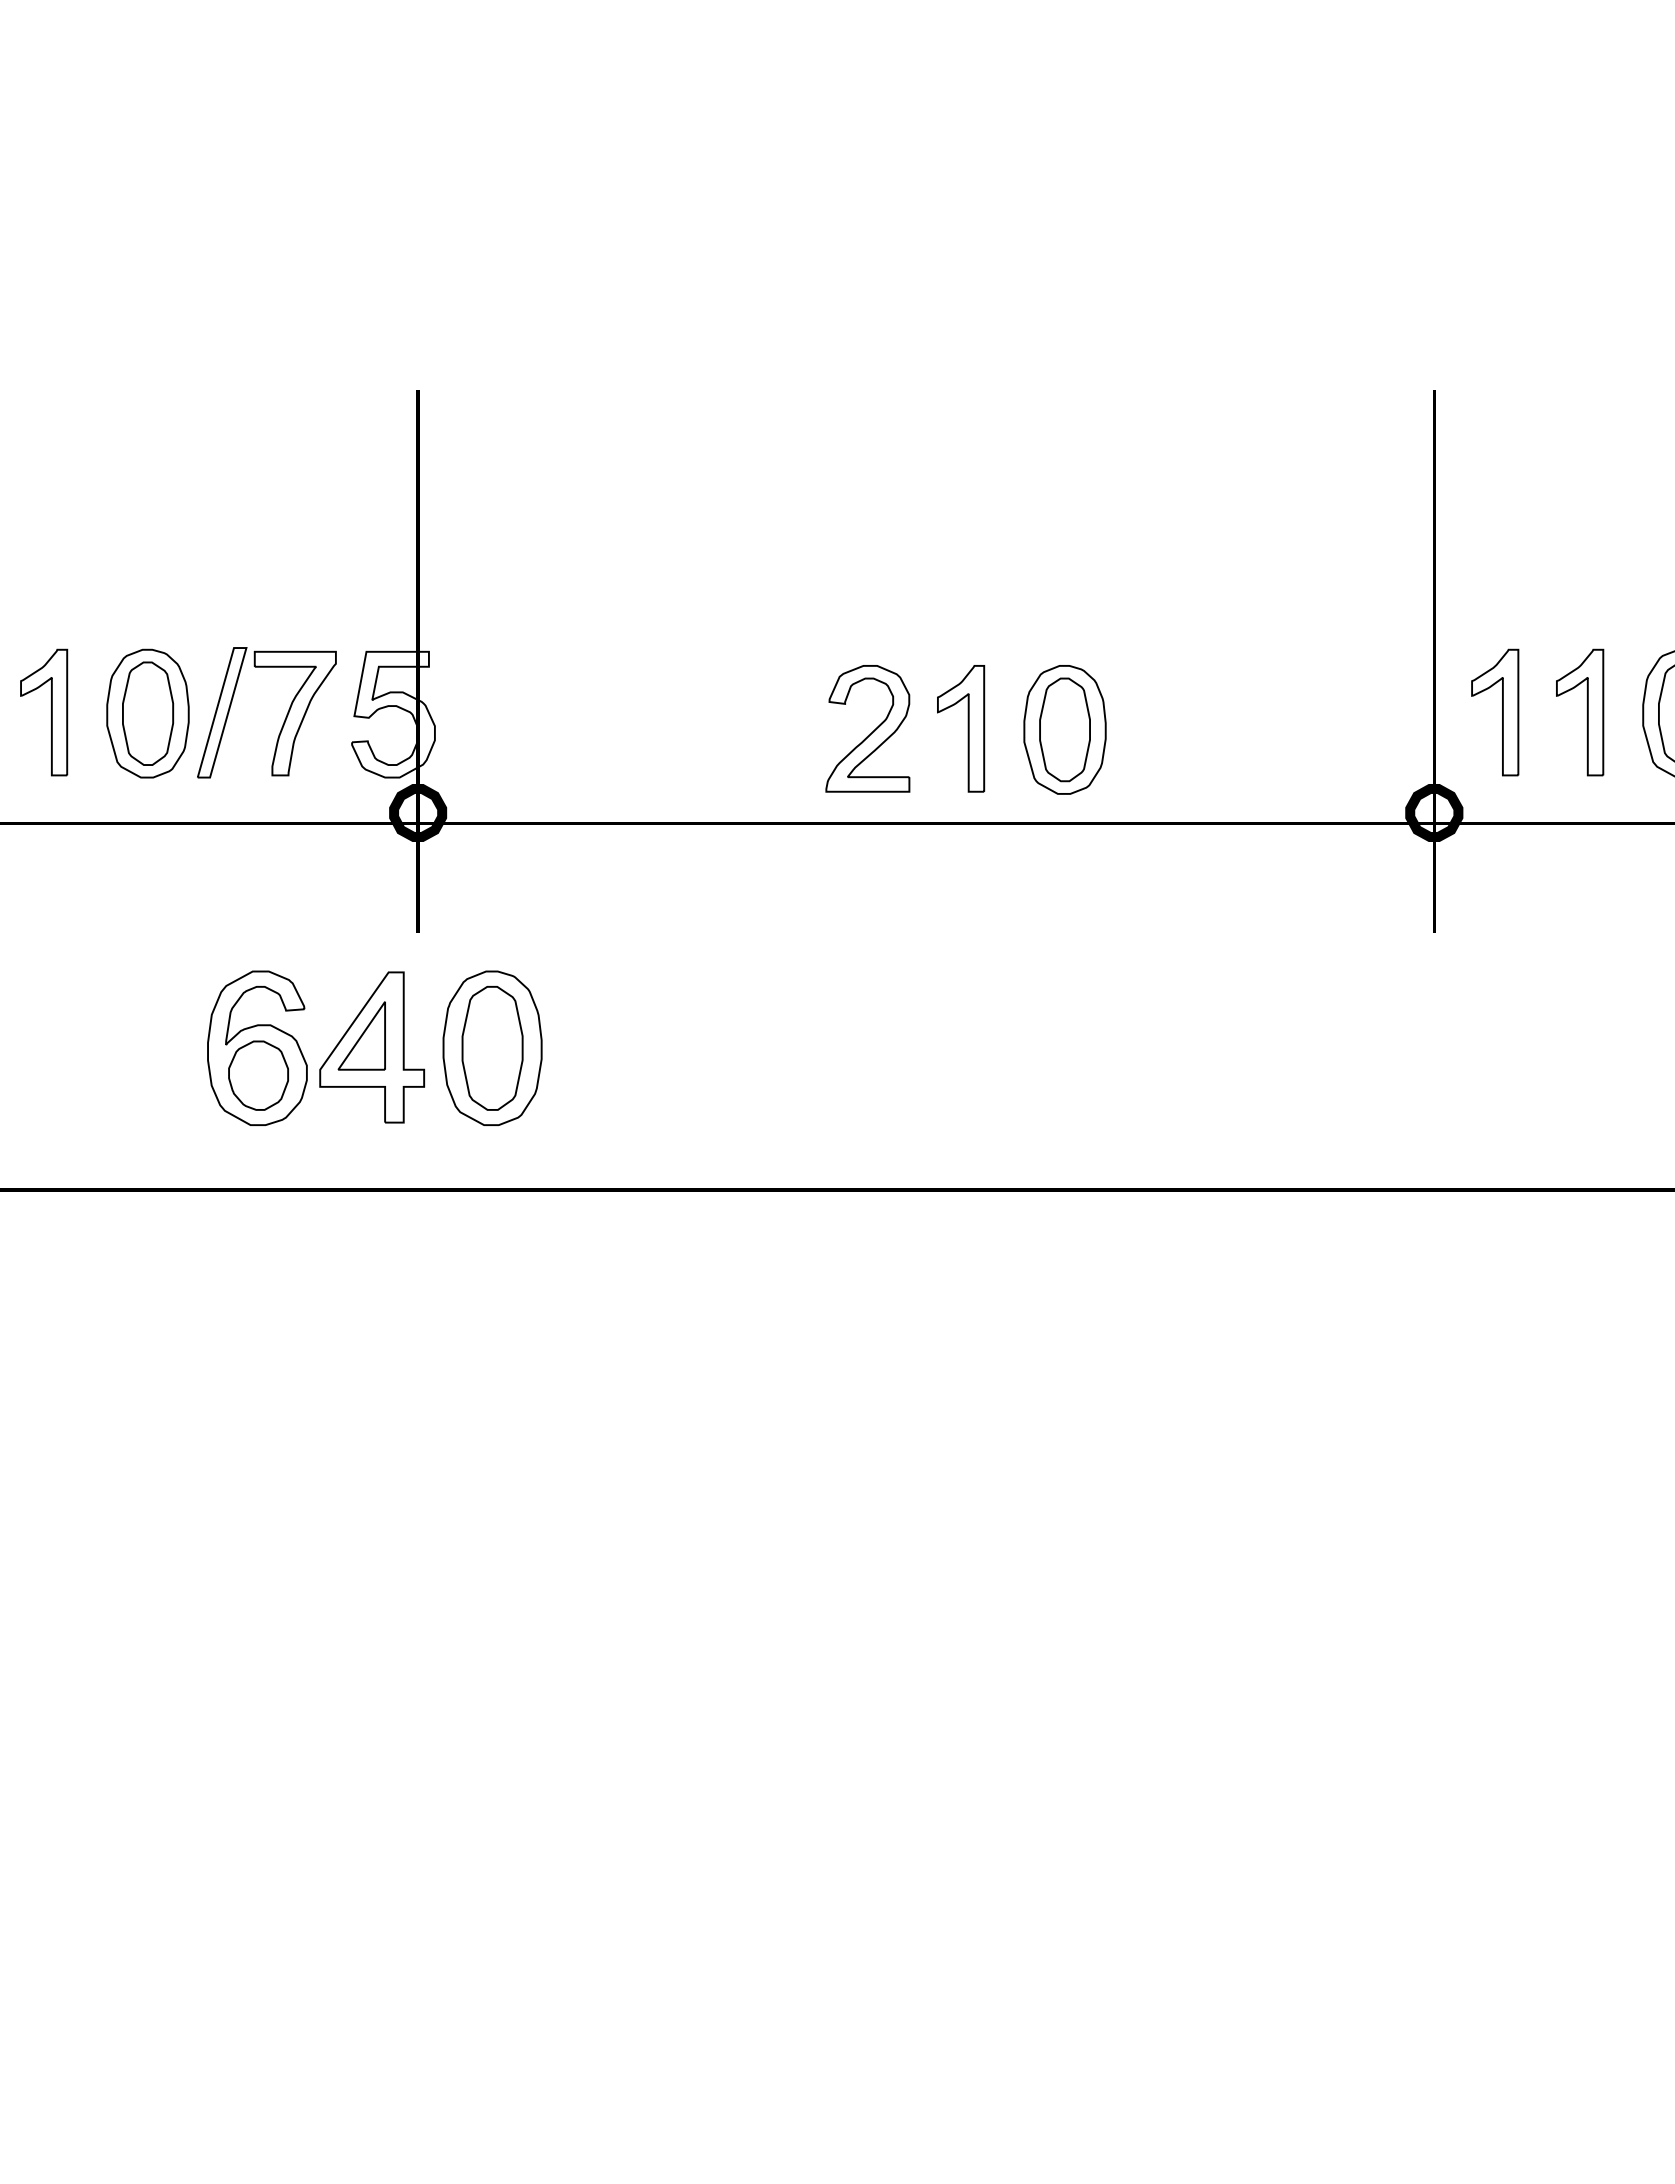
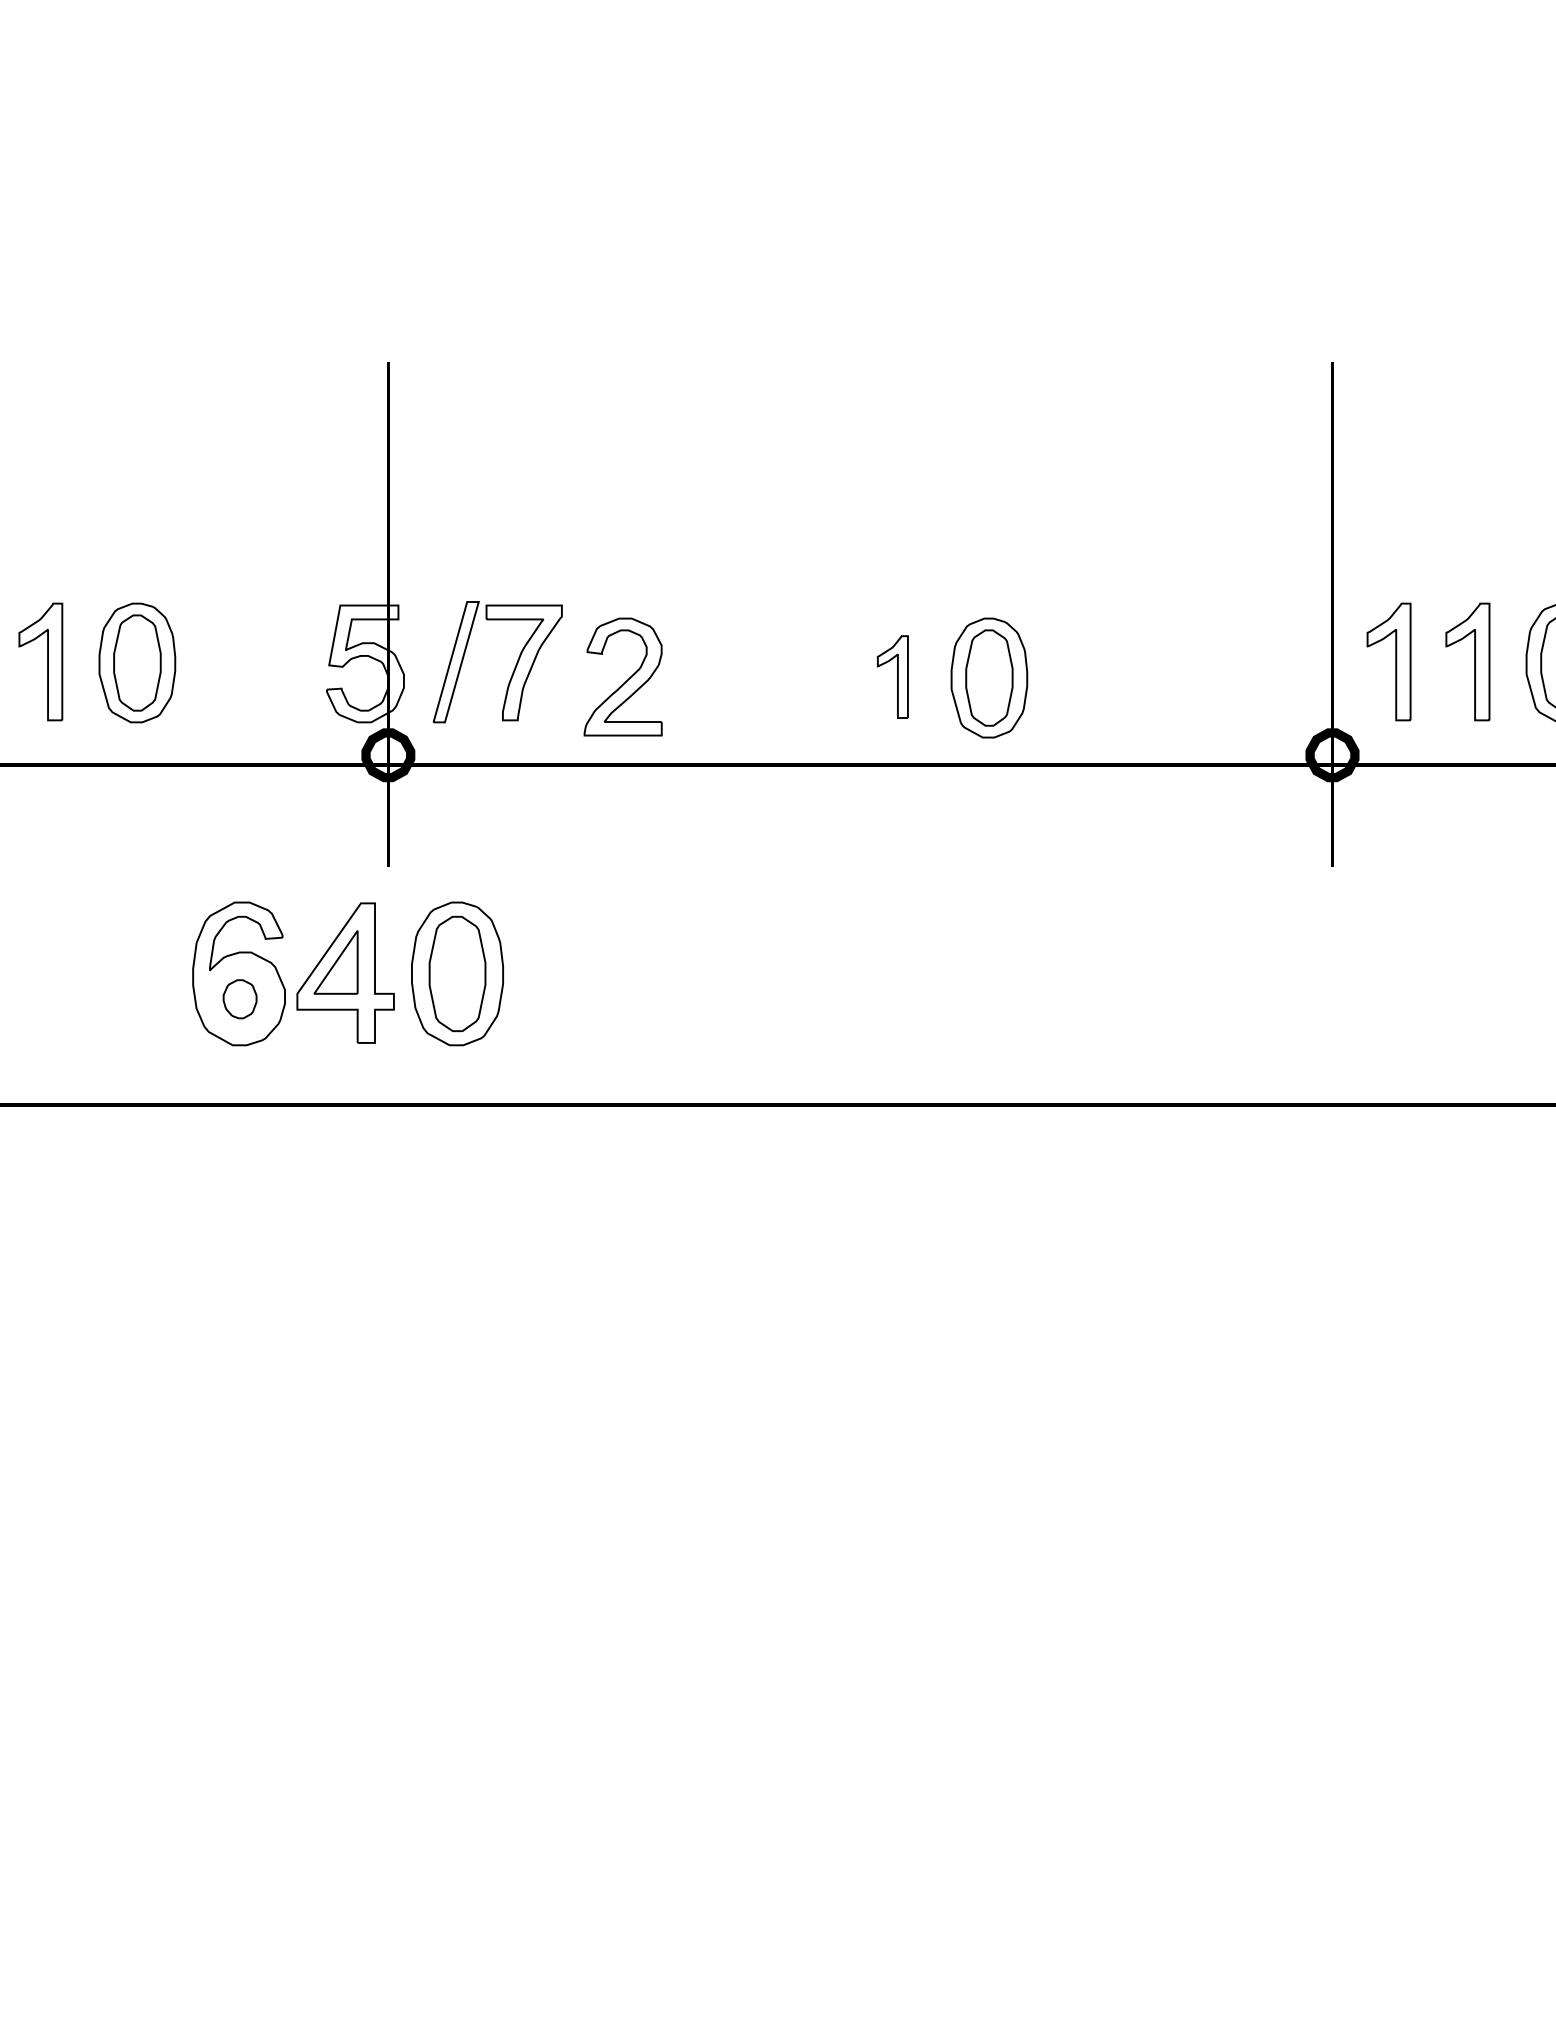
part: (284, 719) -> (514, 668), moved
part: (867, 728) -> (622, 676), moved
part: (961, 728) -> (893, 676), size x0.7
part: (258, 1075) -> (240, 999), size x0.6

